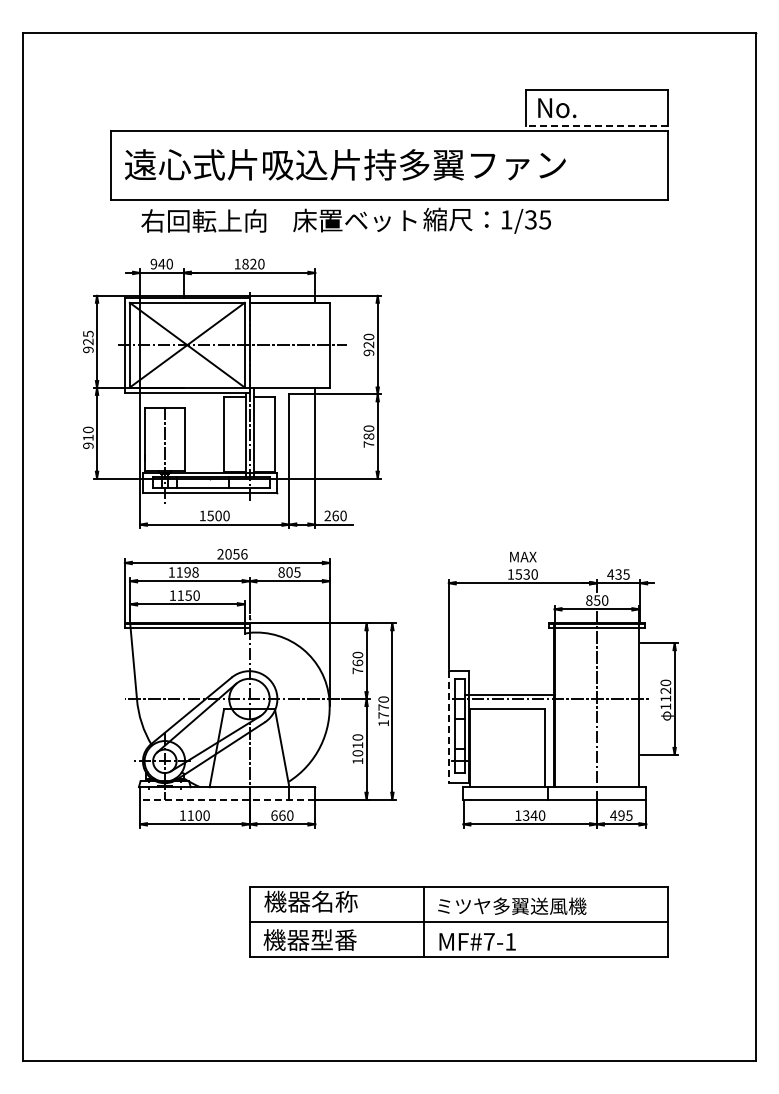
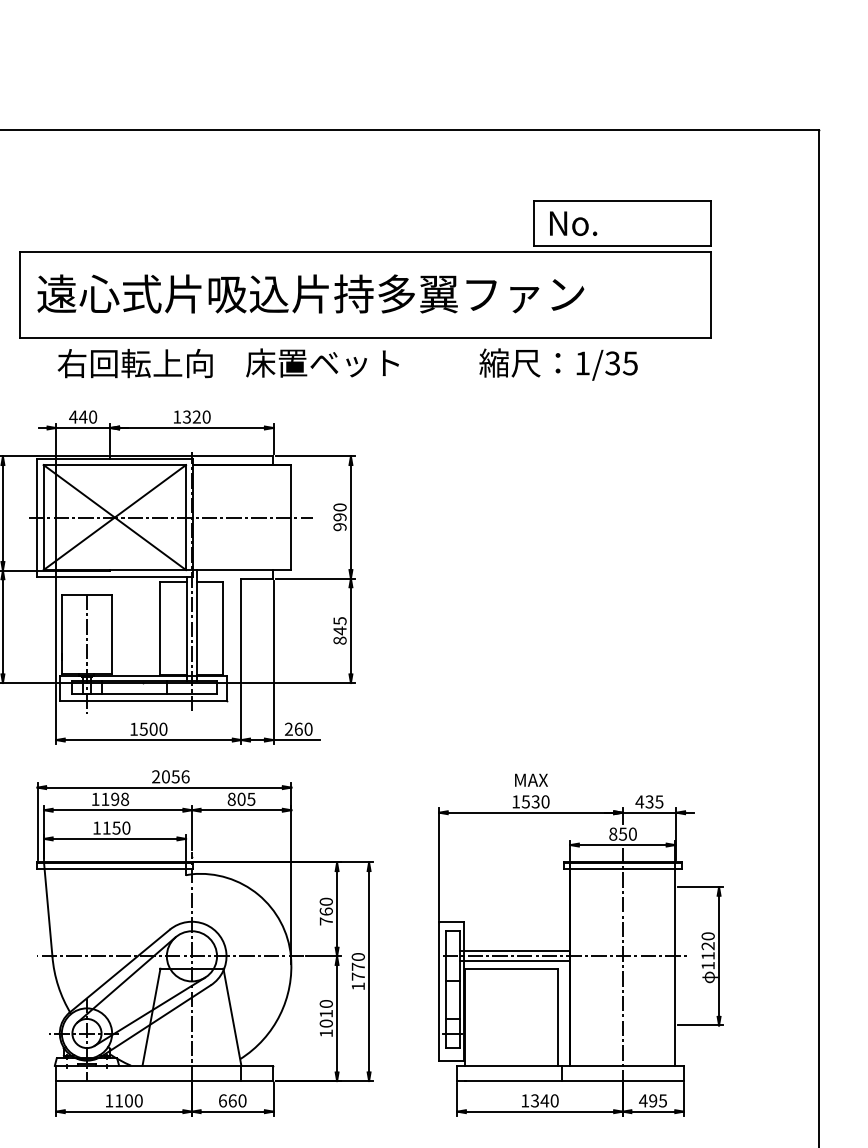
line: (596, 126) -> (622, 246), dashed -> solid
text: (486, 220) -> (557, 364), moved
text: (153, 263) -> (72, 416), 940 -> 440
text: (245, 264) -> (186, 417), 1820 -> 1320
text: (369, 344) -> (340, 516), 920 -> 990
text: (368, 436) -> (339, 630), 780 -> 845
line: (509, 703) -> (514, 961), added
line: (448, 727) -> (438, 991), dashed -> solid
line: (227, 799) -> (164, 1080), dashed -> solid

